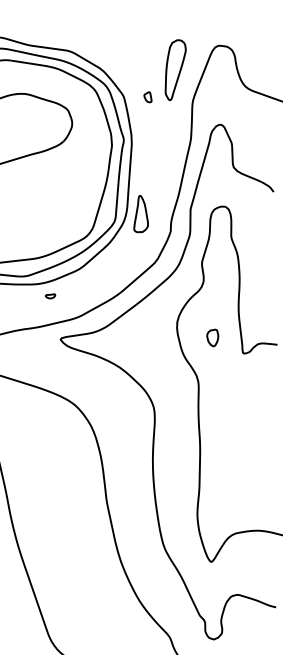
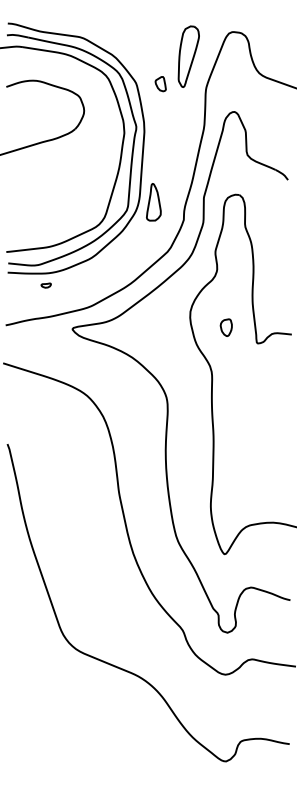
part: (147, 97) -> (160, 84), size x1.4
part: (49, 296) -> (45, 285), moved

